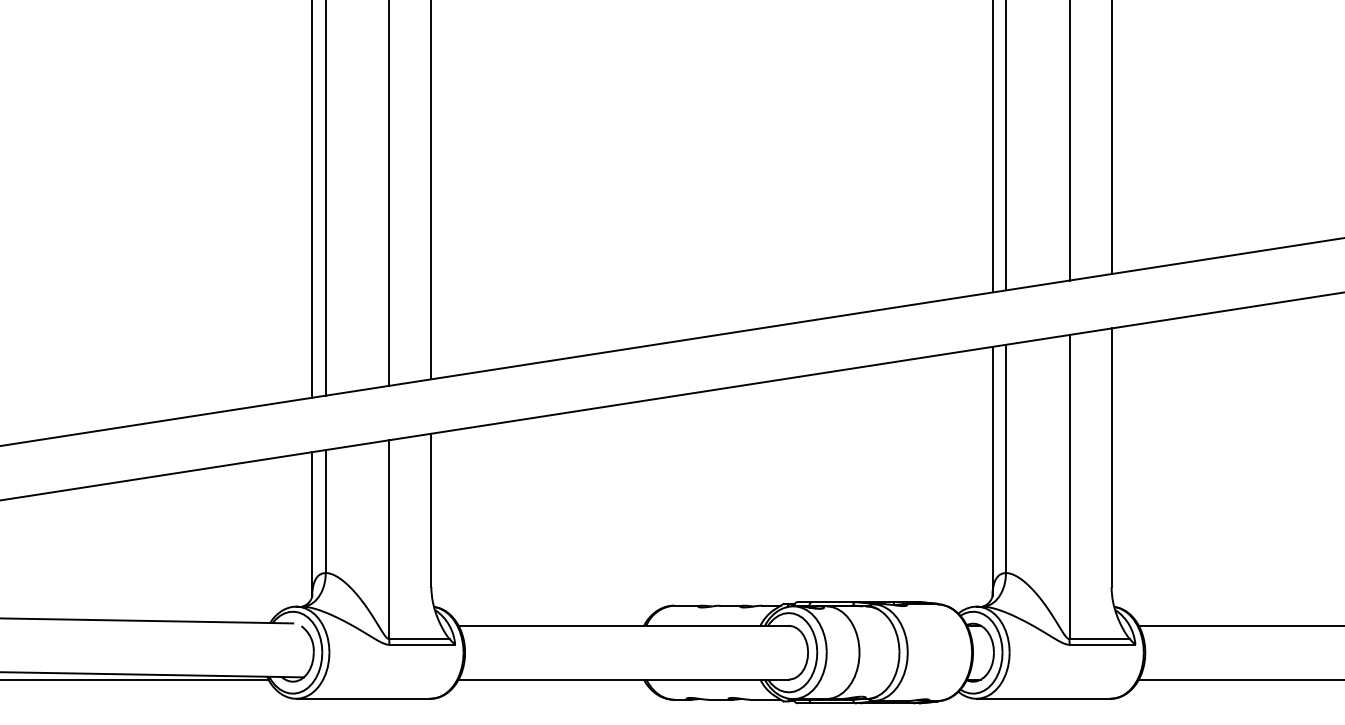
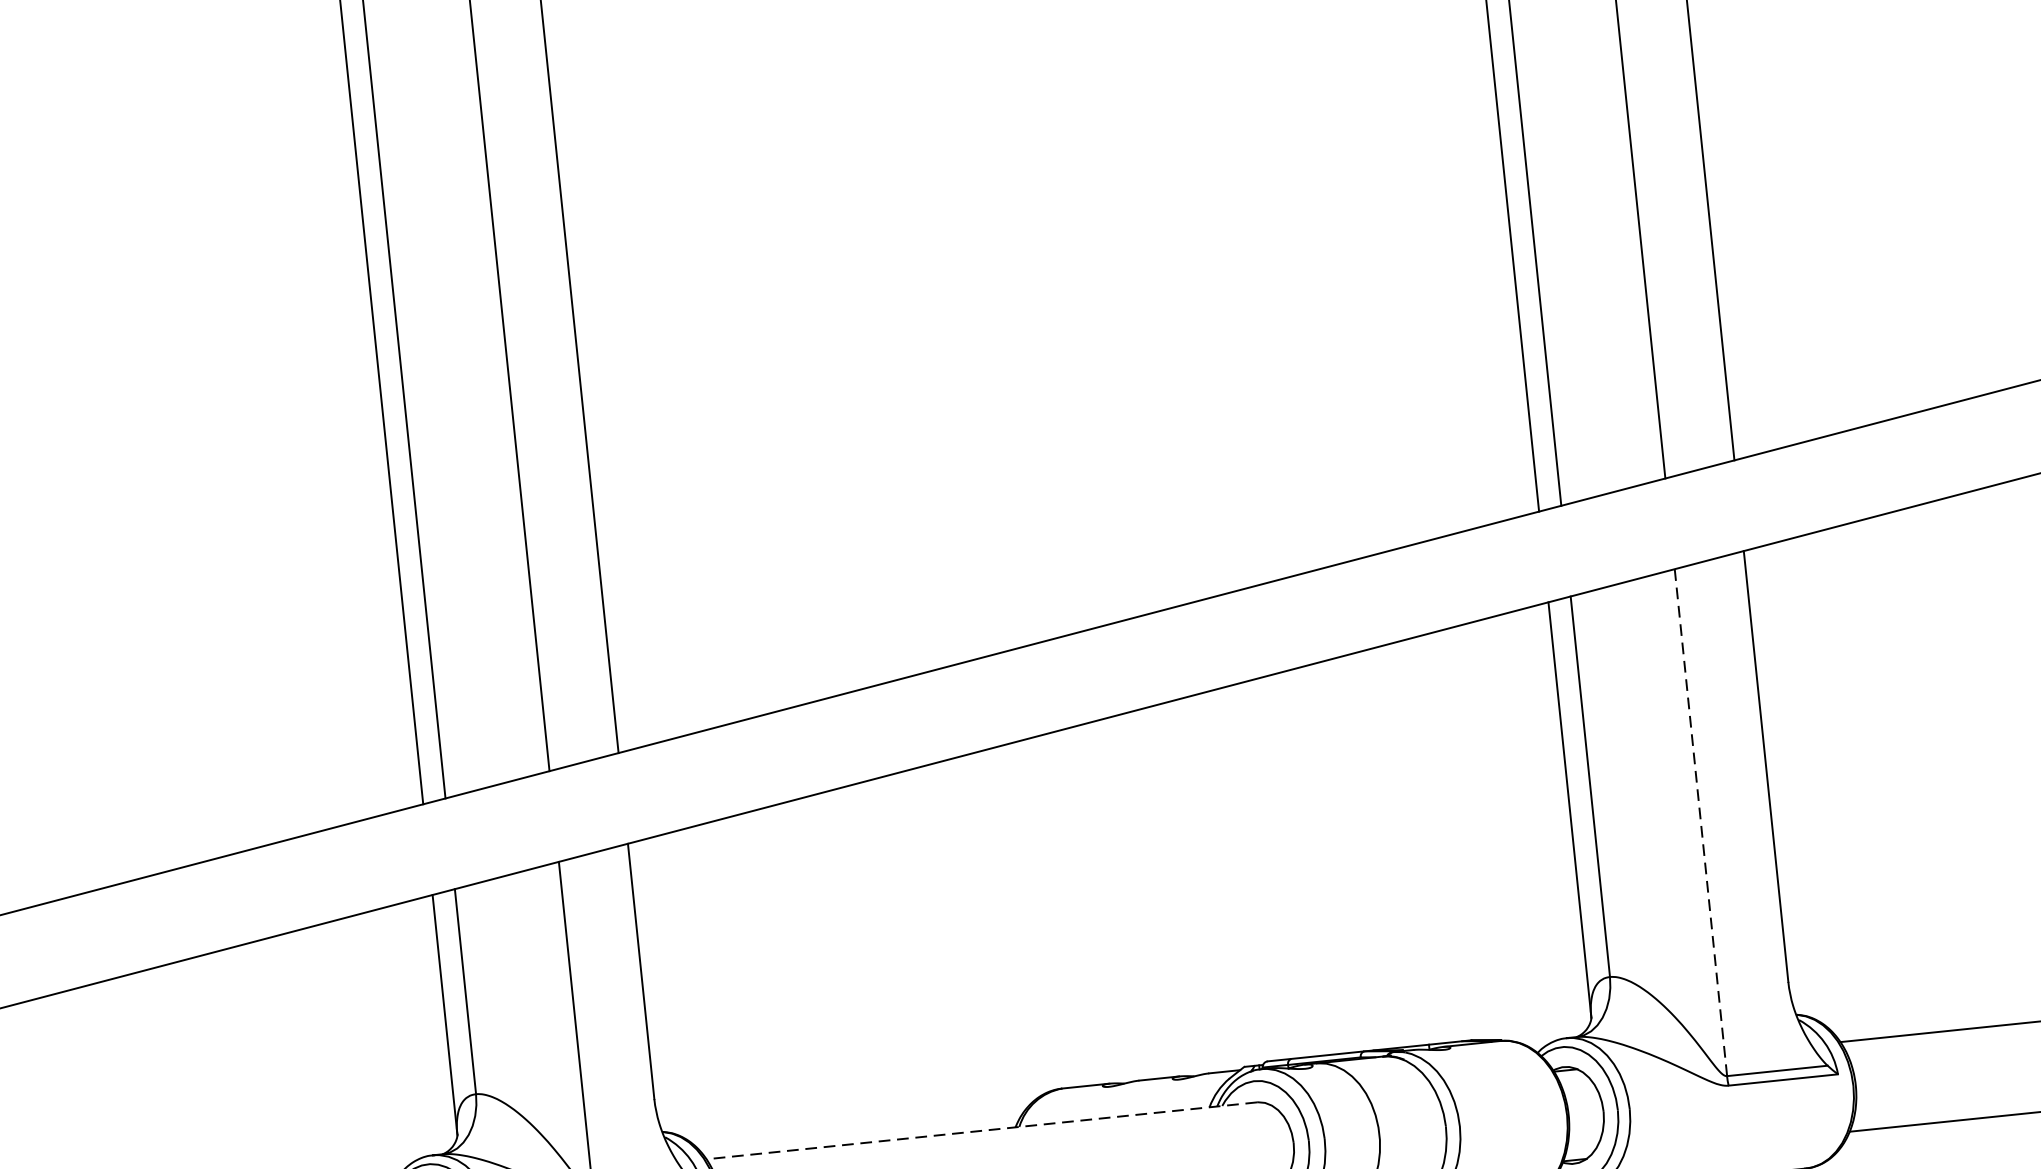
line: (1069, 487) -> (1701, 823), solid -> dashed
line: (623, 625) -> (981, 1130), solid -> dashed

